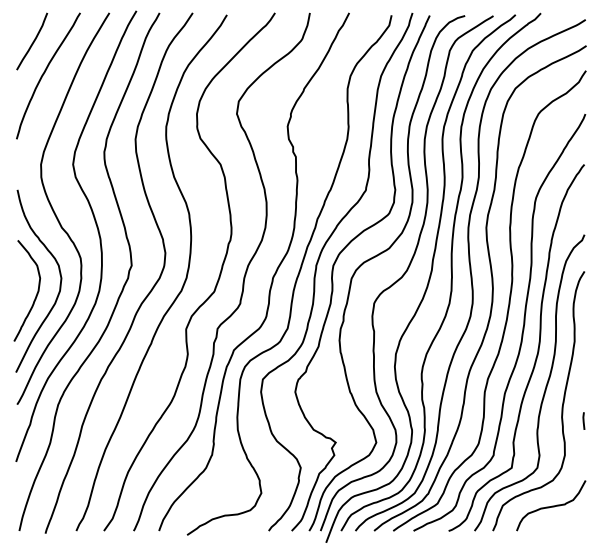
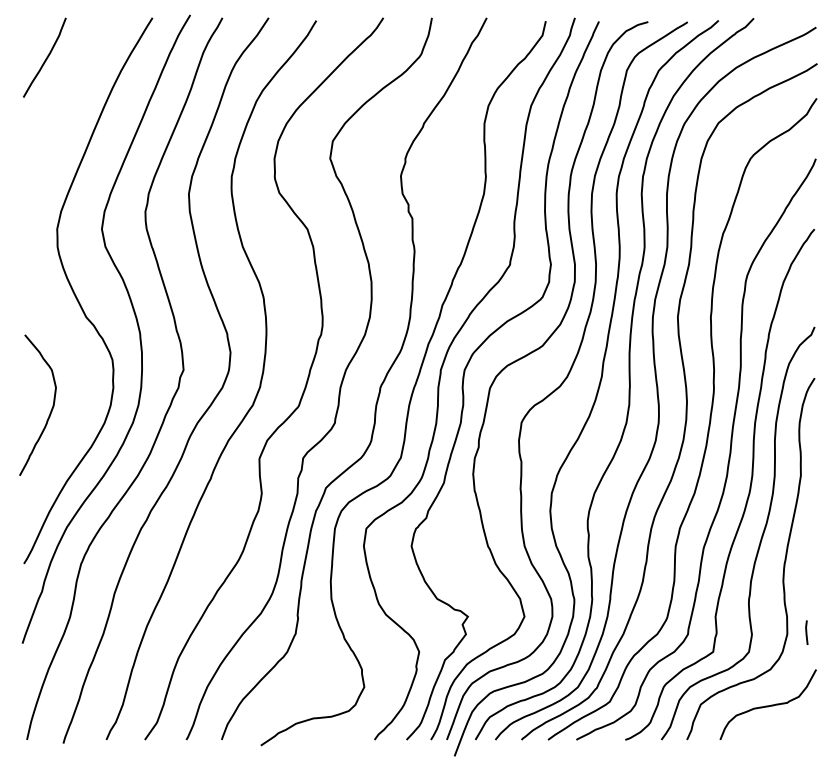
curve: (44, 74) -> (62, 103), removed
curve: (59, 284) -> (82, 396), removed
line: (583, 420) -> (806, 631), moved

